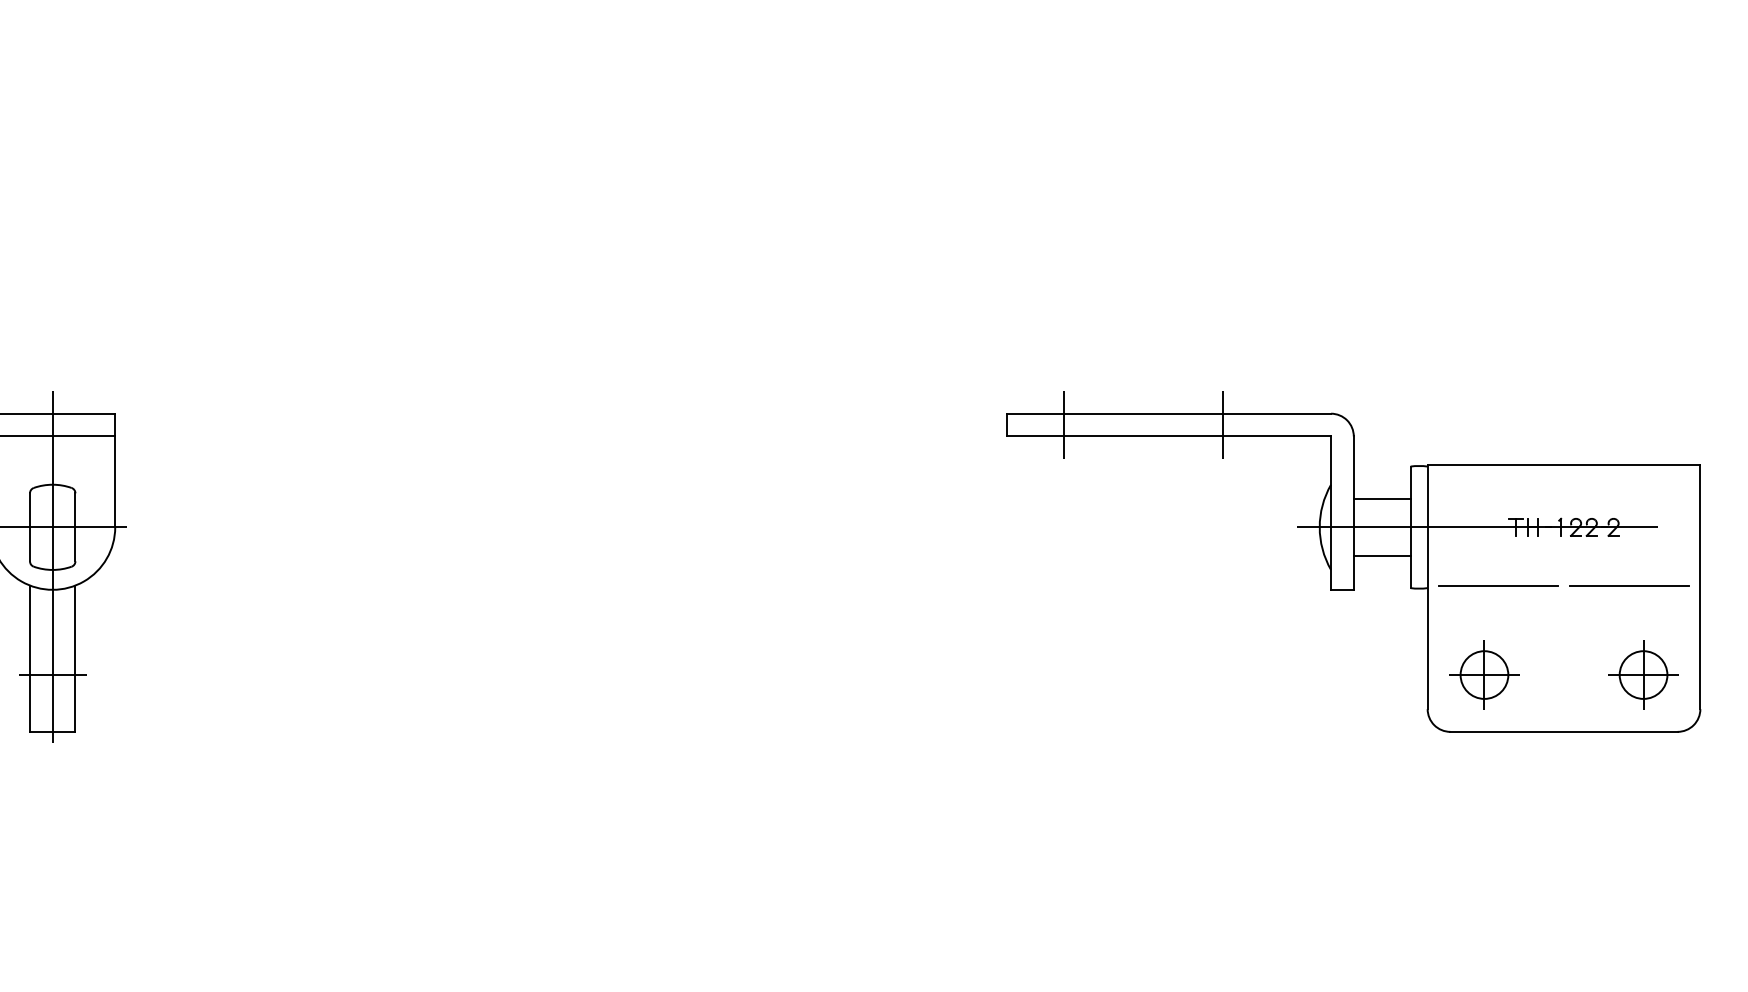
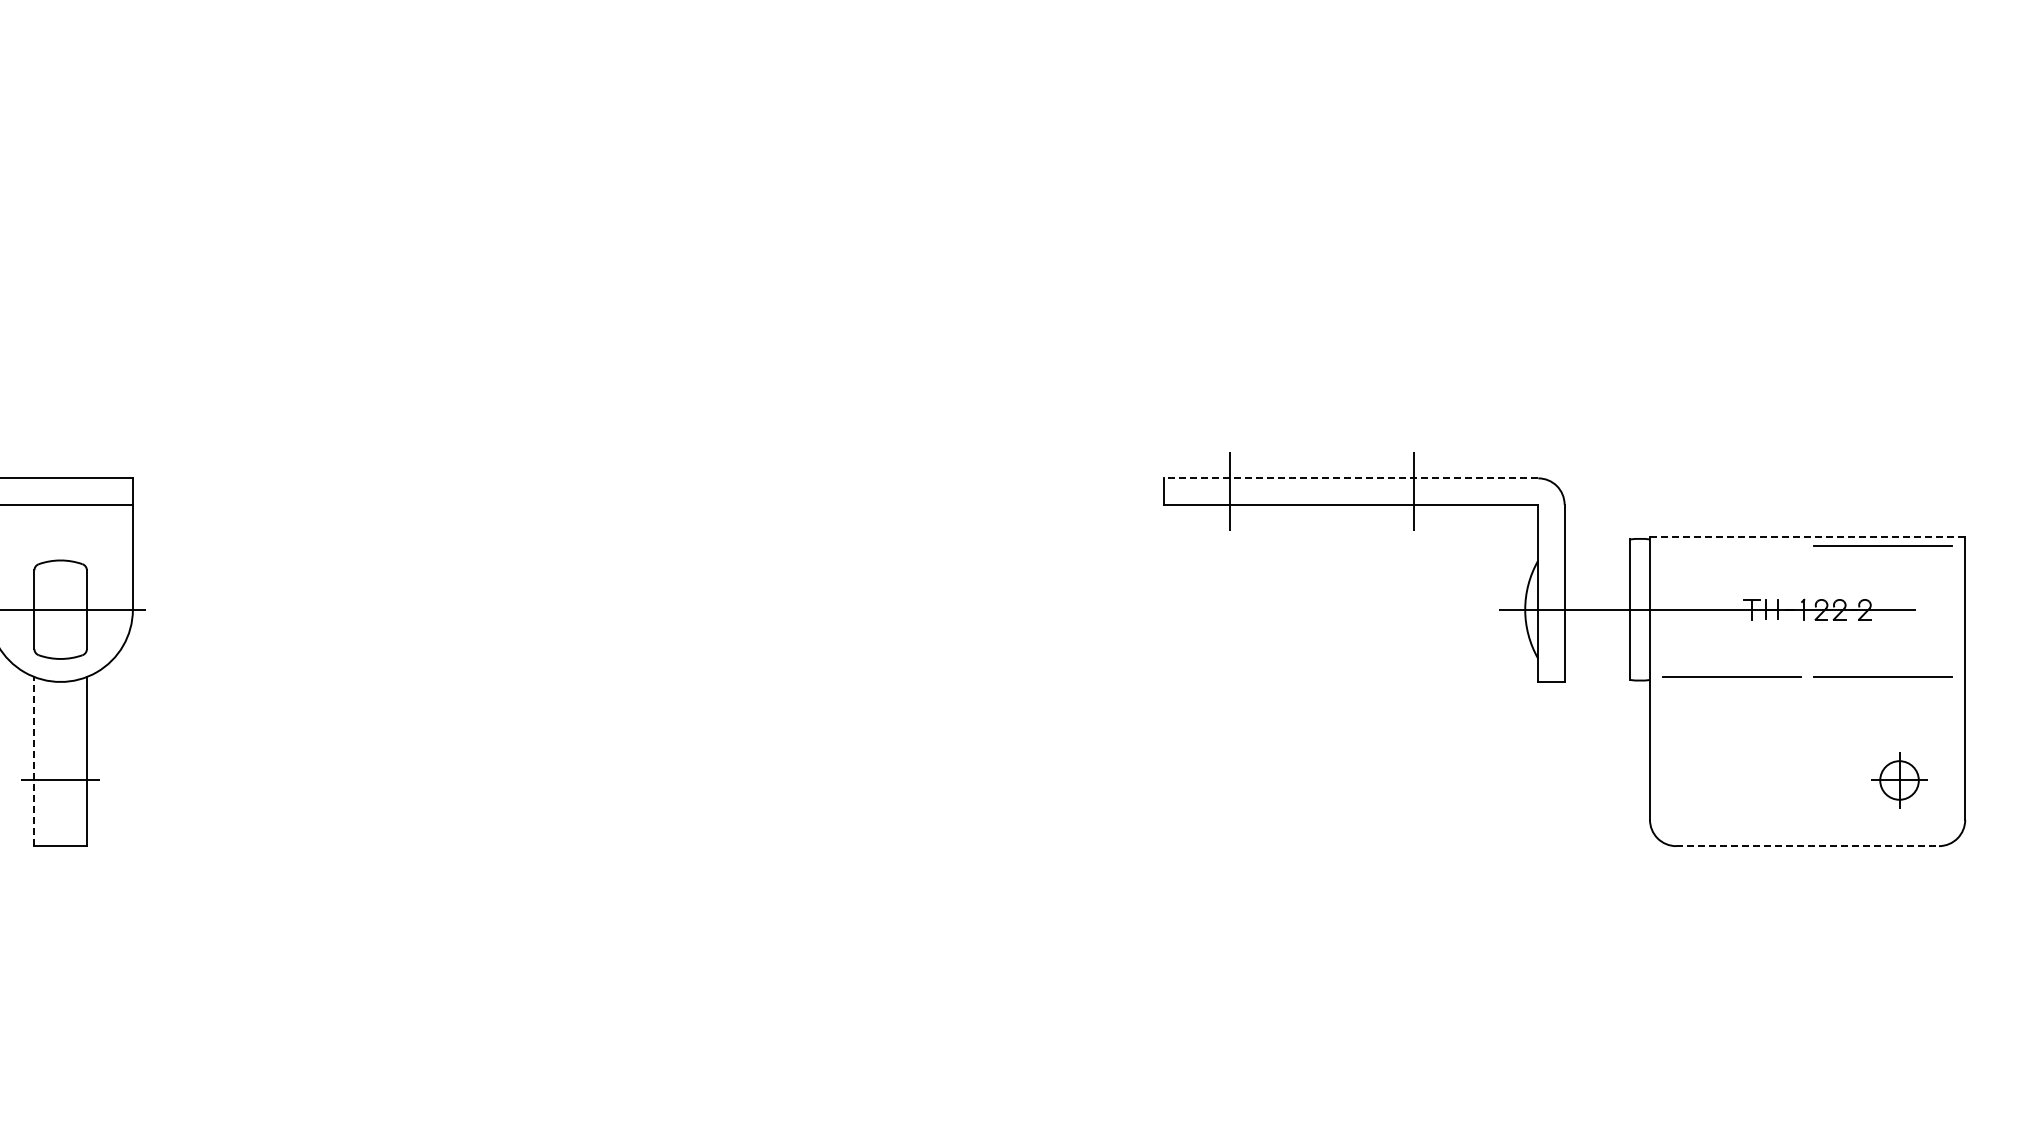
line: (1168, 413) -> (1350, 478), solid -> dashed
line: (1563, 464) -> (1807, 537), solid -> dashed
line: (1628, 471) -> (1882, 545), added
line: (1382, 498) -> (1597, 576), removed
line: (1382, 555) -> (1597, 642), removed
line: (52, 566) -> (60, 655), removed
line: (30, 658) -> (34, 761), solid -> dashed
part: (1484, 675) -> (1715, 780), removed
part: (1643, 675) -> (1899, 780), size x0.7
line: (1564, 732) -> (1808, 846), solid -> dashed

